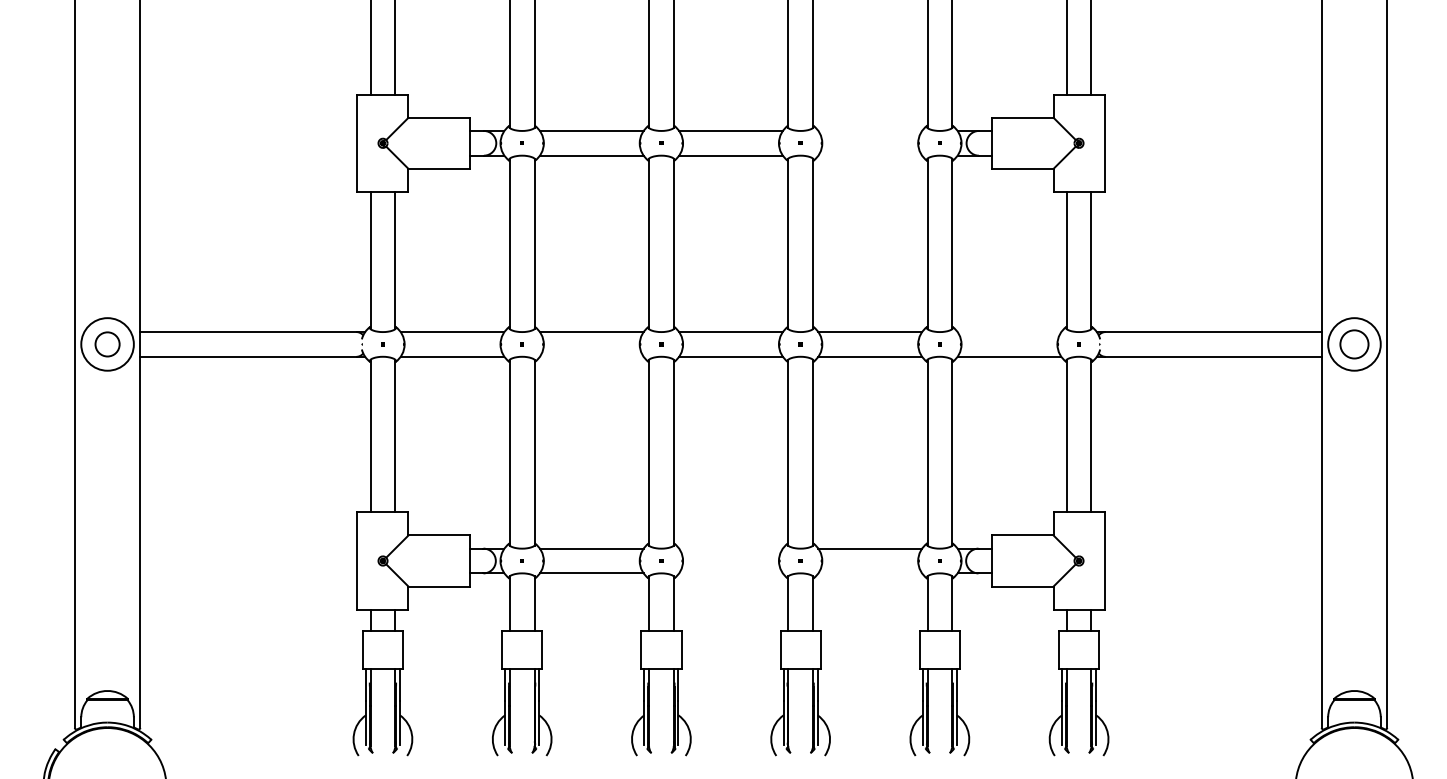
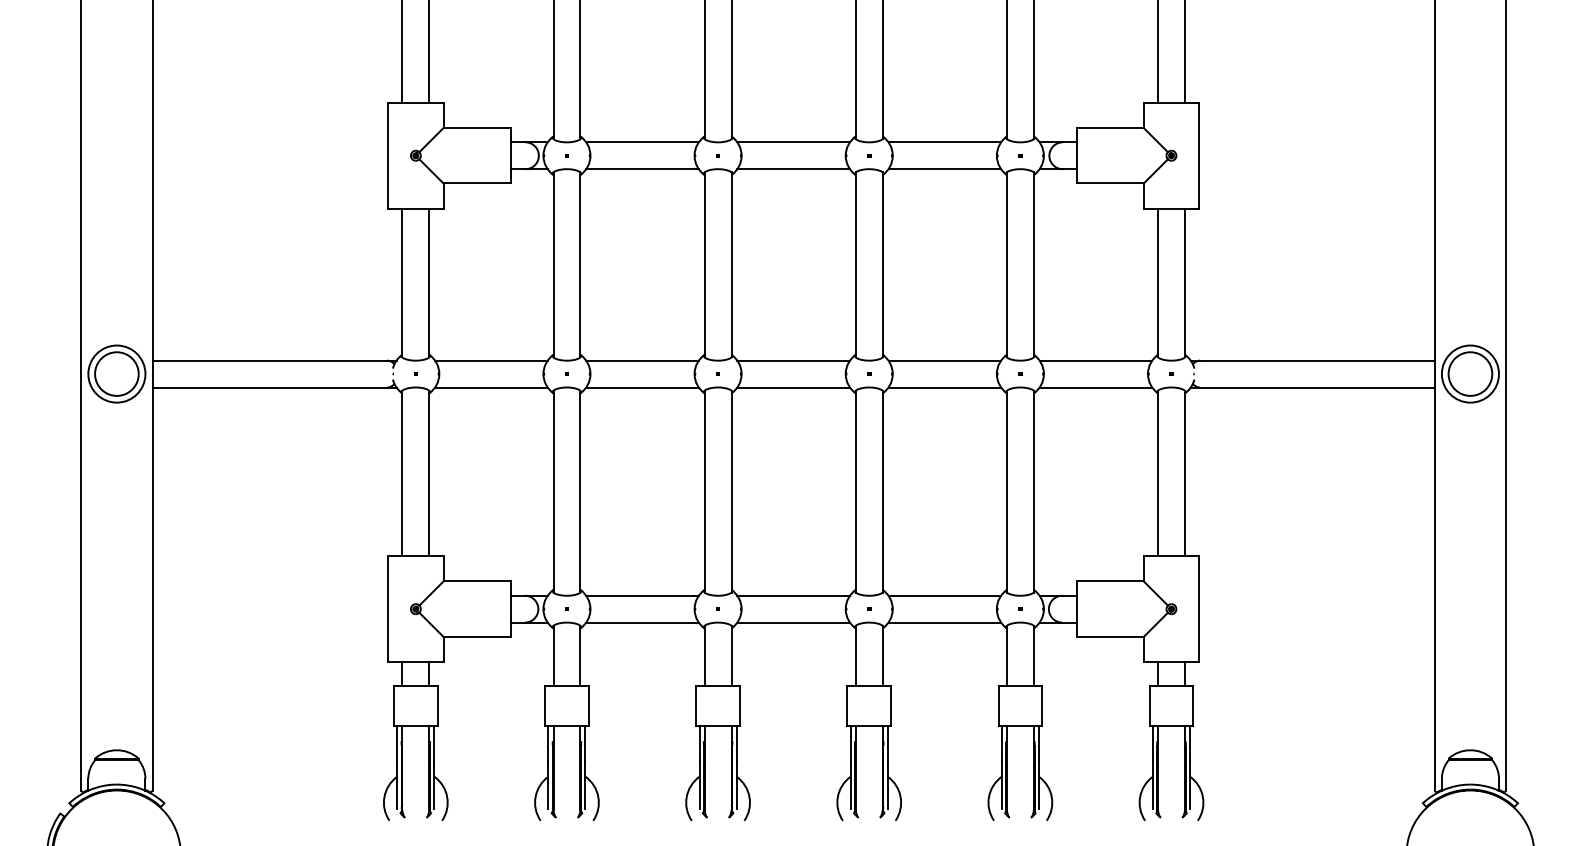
line: (869, 131) -> (944, 142), added
line: (869, 155) -> (944, 169), added
line: (1009, 331) -> (1095, 360), added
circle: (107, 343) -> (116, 373), size x1.67
circle: (1354, 343) -> (1470, 373), size x1.43
line: (591, 356) -> (642, 387), added
line: (730, 548) -> (793, 595), added
line: (730, 573) -> (793, 622), added
line: (869, 573) -> (944, 622), added

